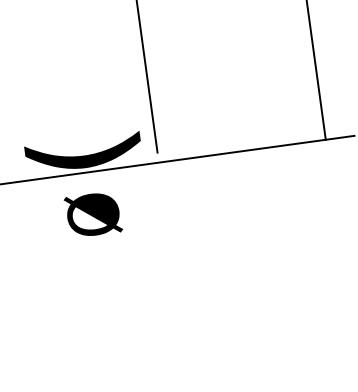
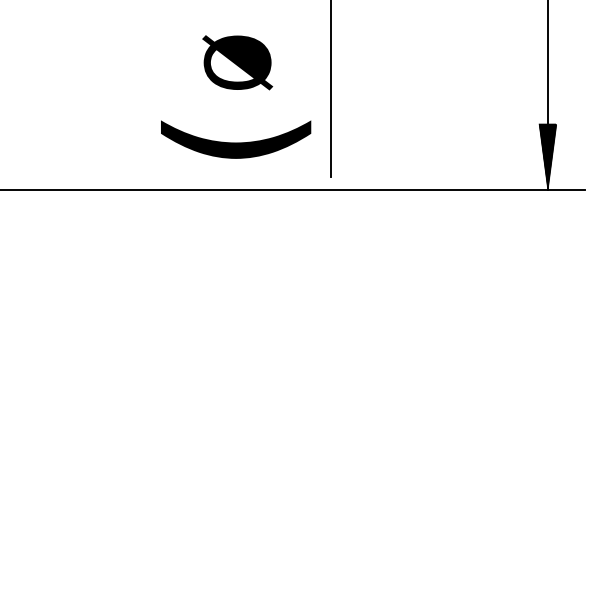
hatch: (321, 114) -> (547, 156), added
text: (84, 153) -> (236, 139), moved
text: (93, 214) -> (237, 62), moved

